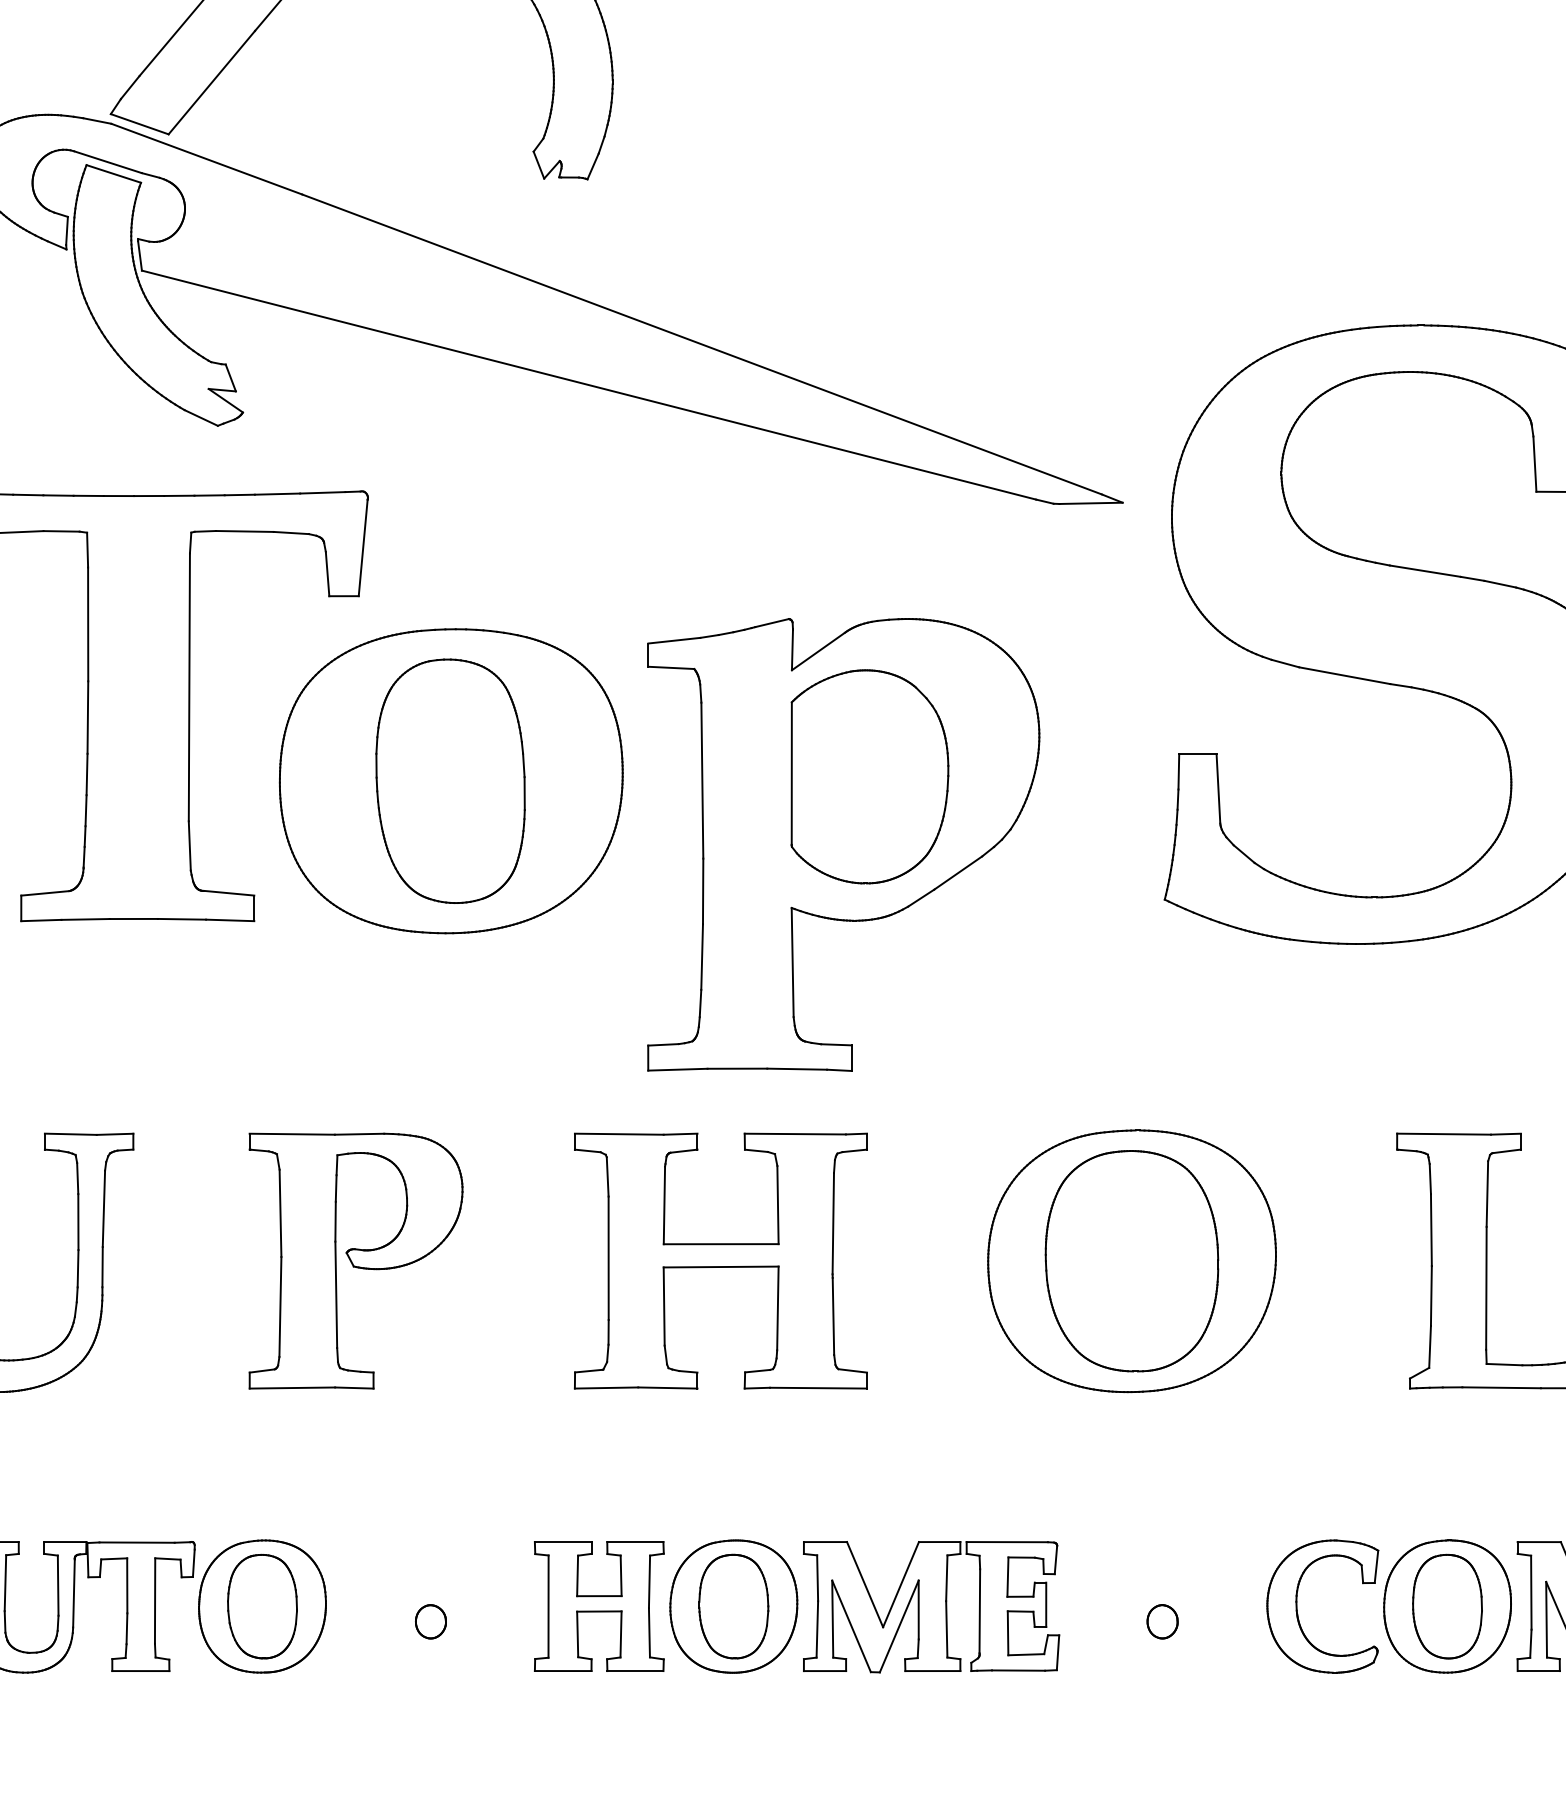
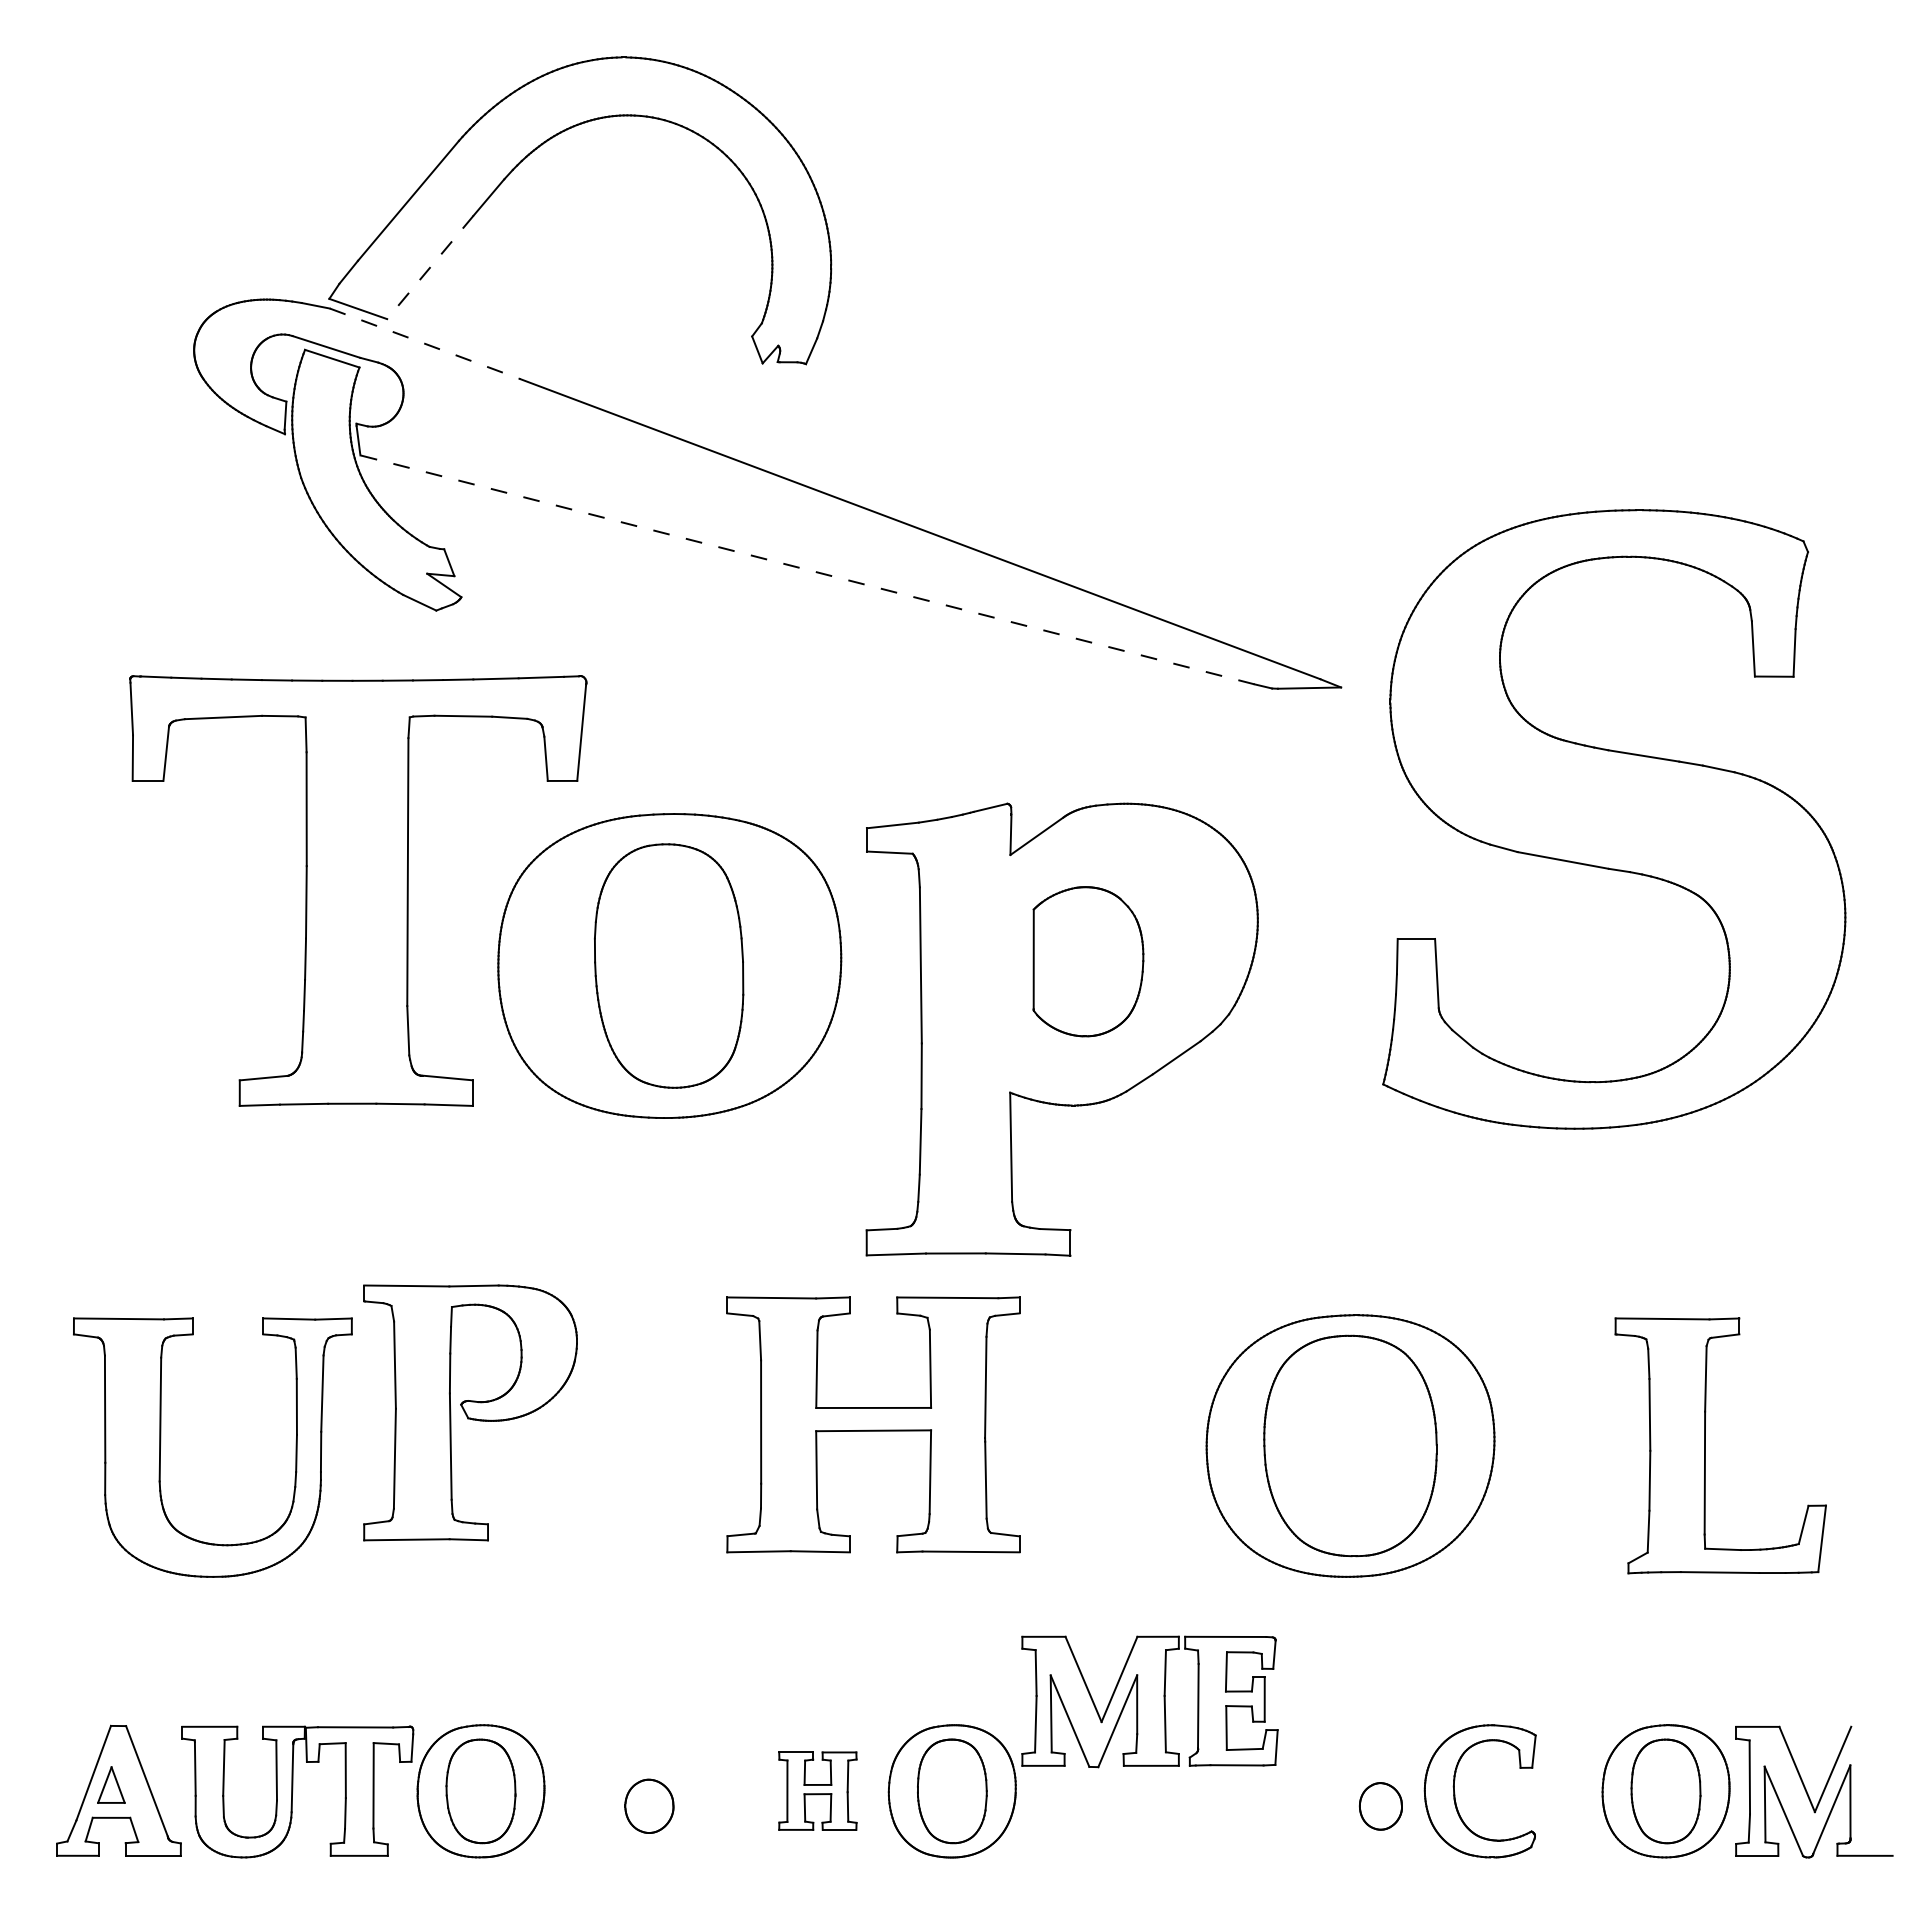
line: (212, 82) -> (430, 267), solid -> dashed
line: (207, 158) -> (425, 343), solid -> dashed
line: (589, 384) -> (807, 569), solid -> dashed
part: (870, 776) -> (1088, 961), size x0.7
part: (356, 1260) -> (470, 1412), moved
part: (721, 1260) -> (873, 1424), moved
part: (599, 1605) -> (817, 1790), size x0.6
part: (931, 1606) -> (1149, 1701), moved
part: (1298, 1608) -> (1455, 1793), moved
part: (431, 1621) -> (649, 1806), size x1.6
part: (1163, 1621) -> (1381, 1806), size x1.4

